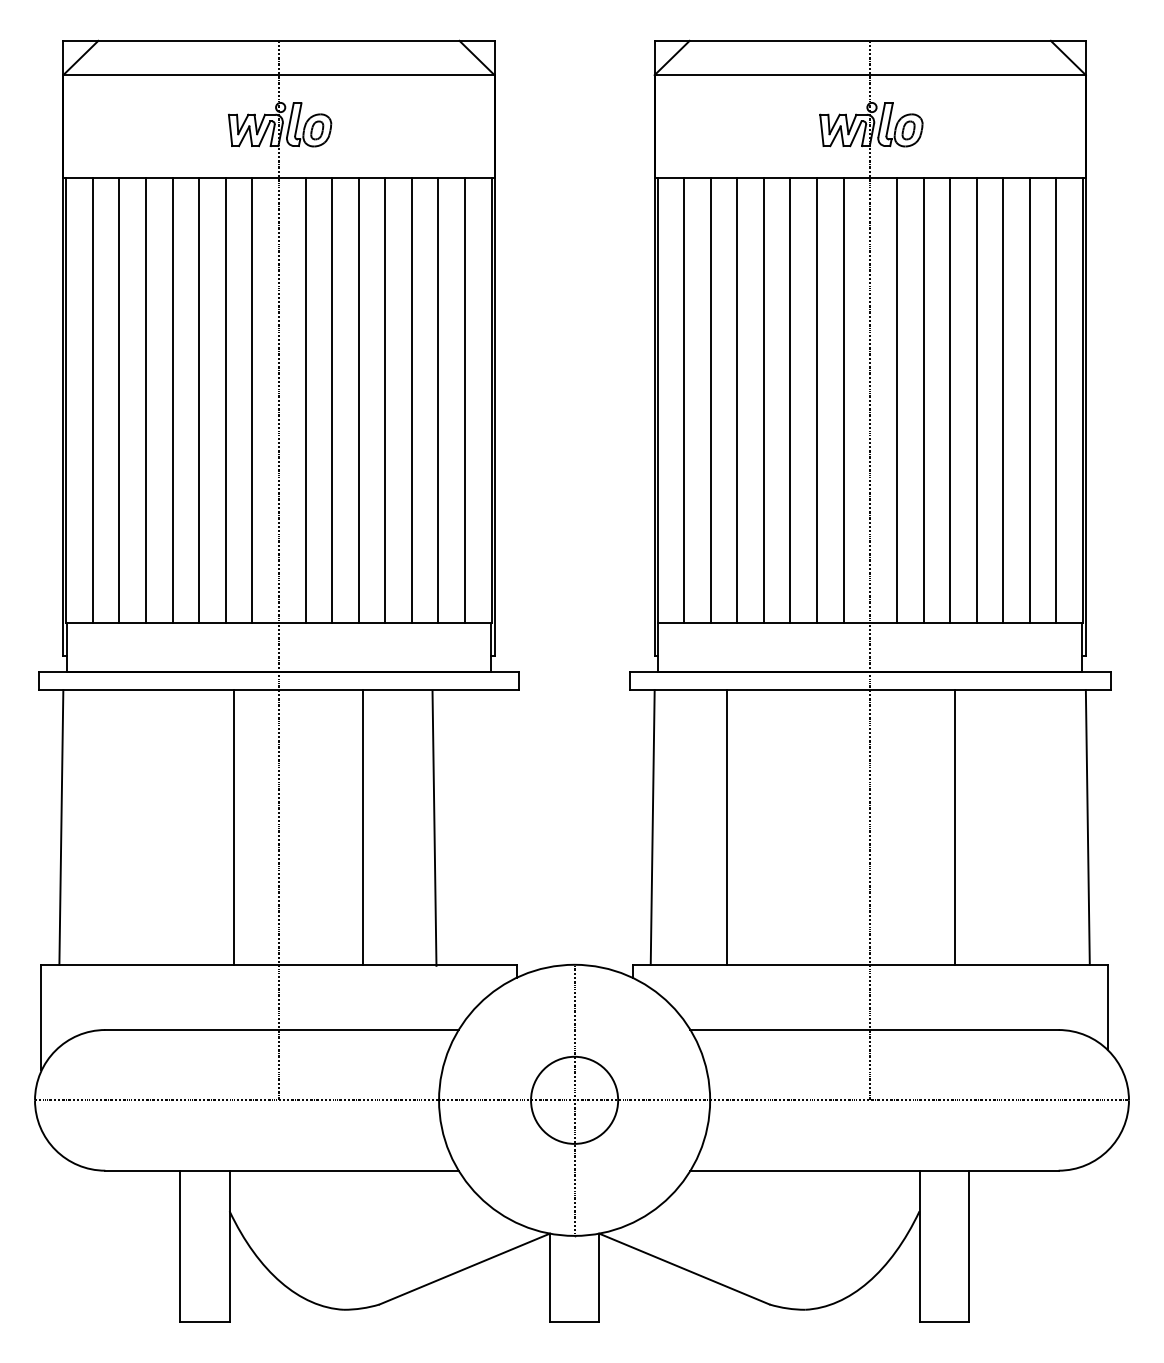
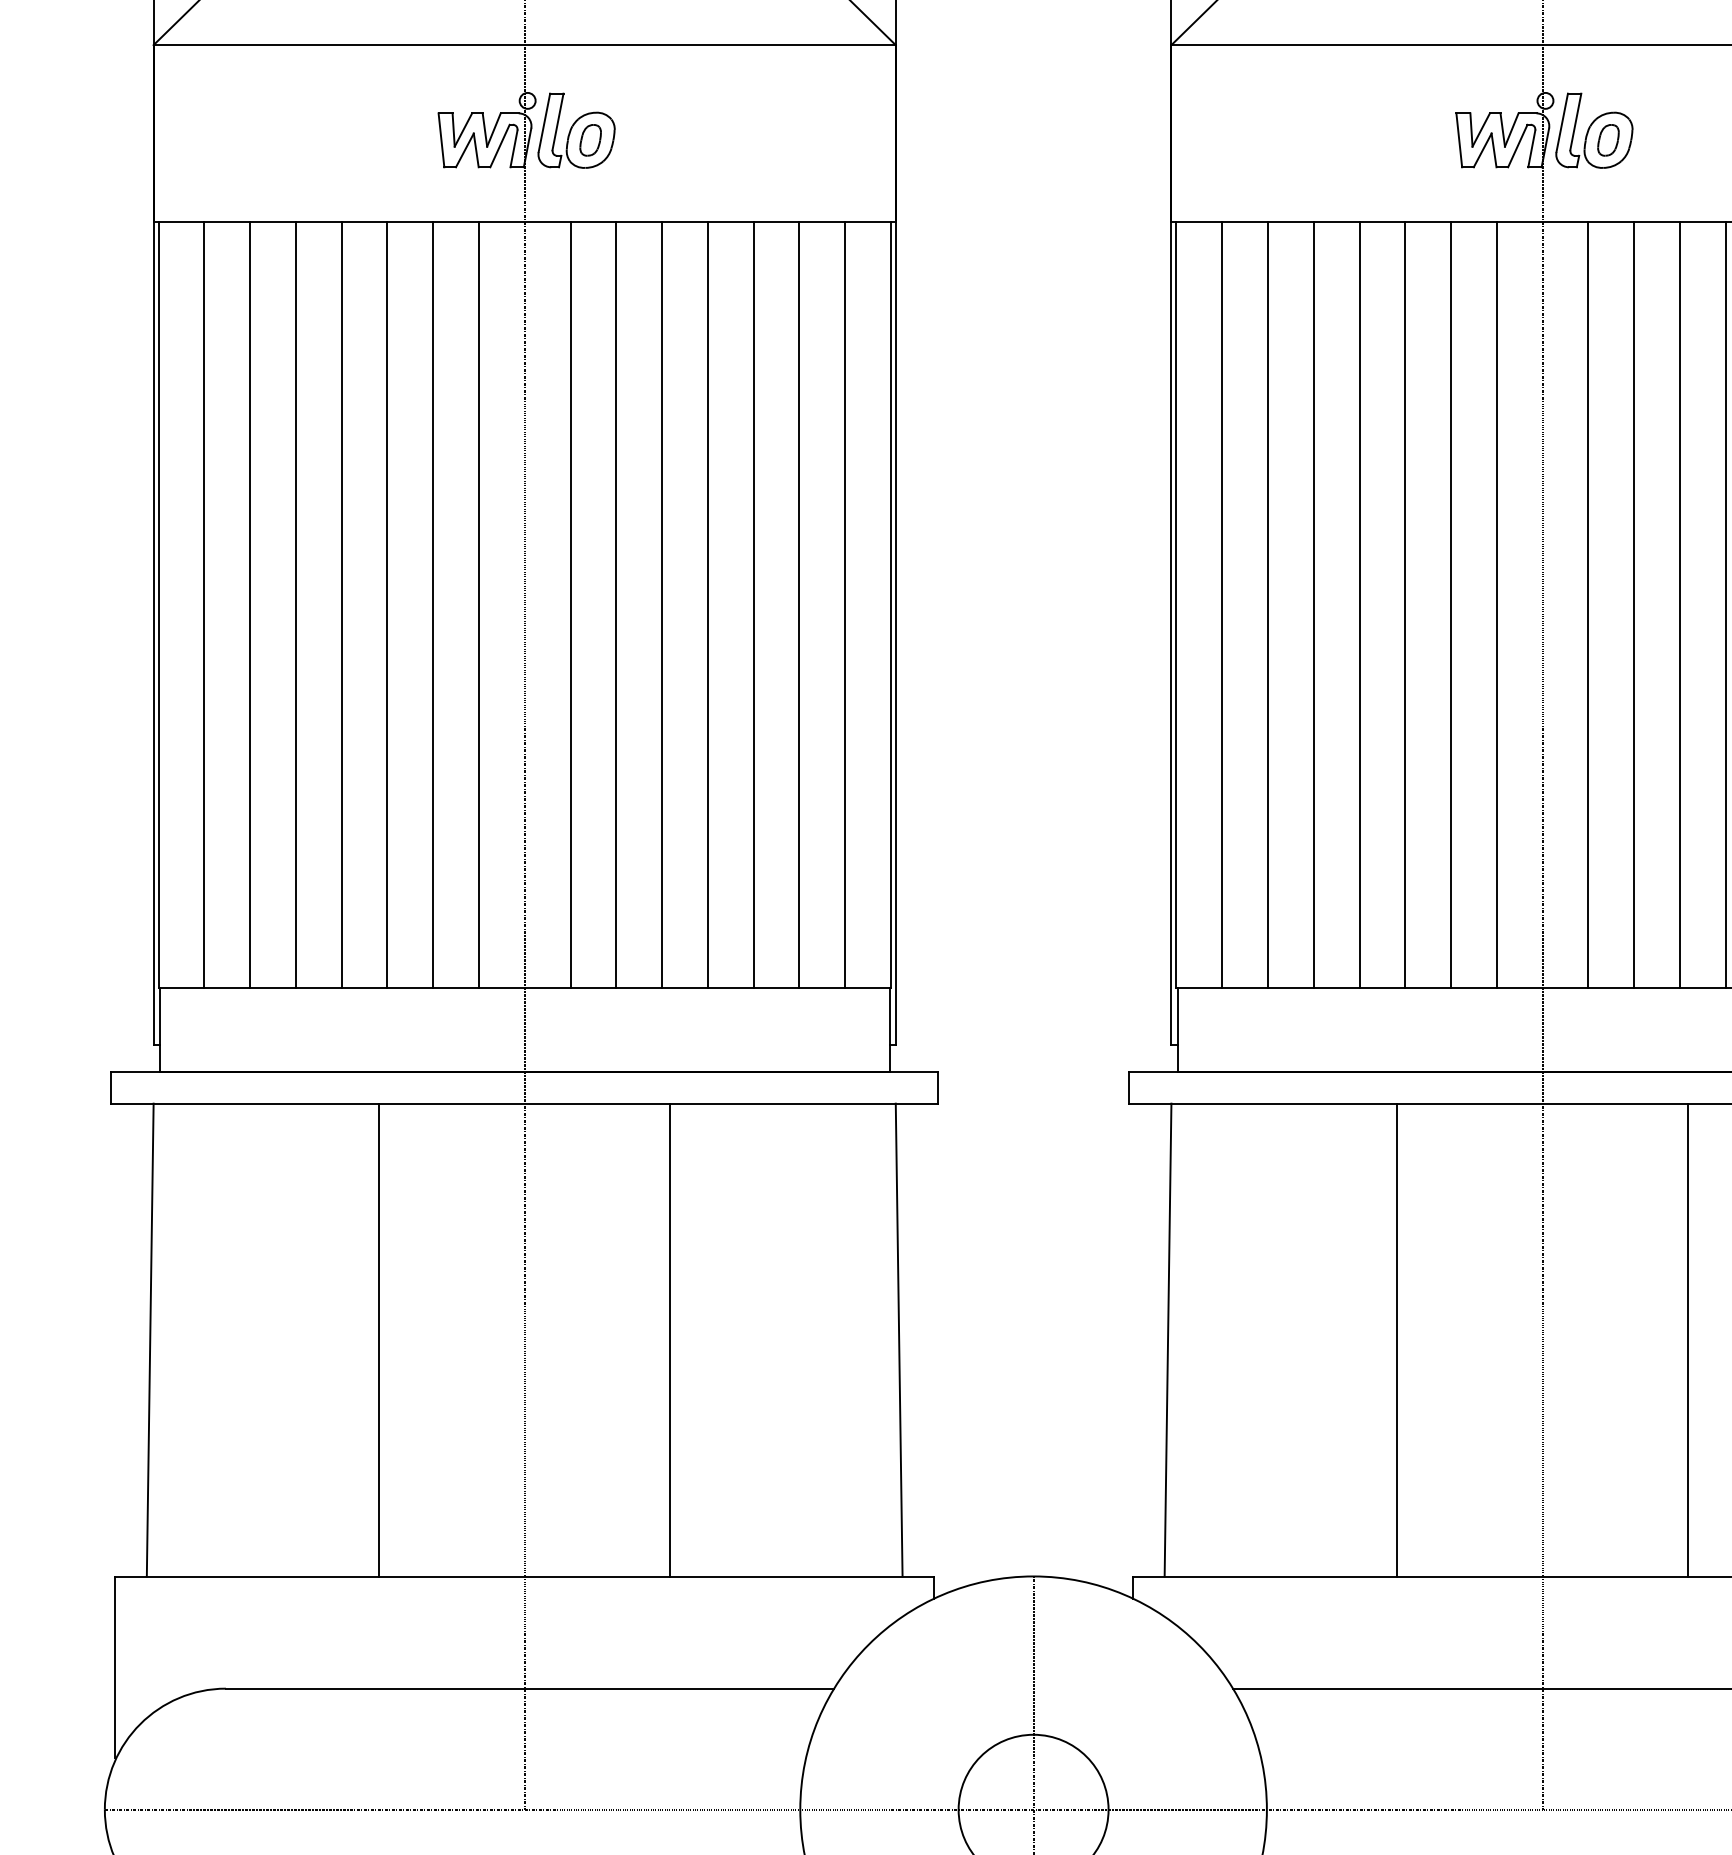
line: (234, 827) -> (379, 1340), moved
line: (726, 827) -> (1396, 1340), moved
line: (434, 828) -> (899, 1340), moved

